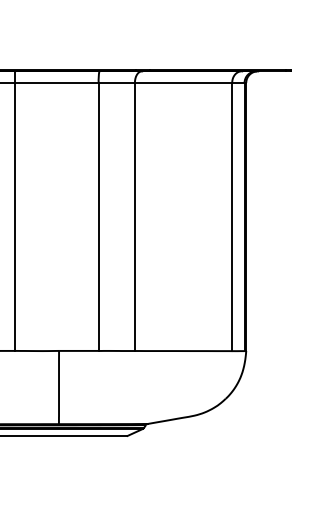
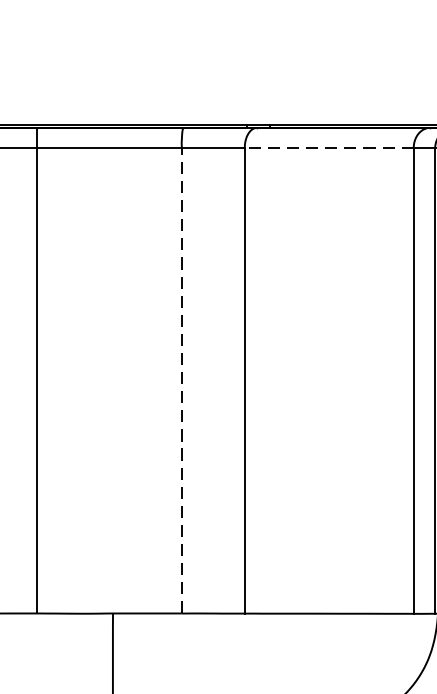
line: (183, 82) -> (329, 147), solid -> dashed
line: (98, 216) -> (181, 379), solid -> dashed

